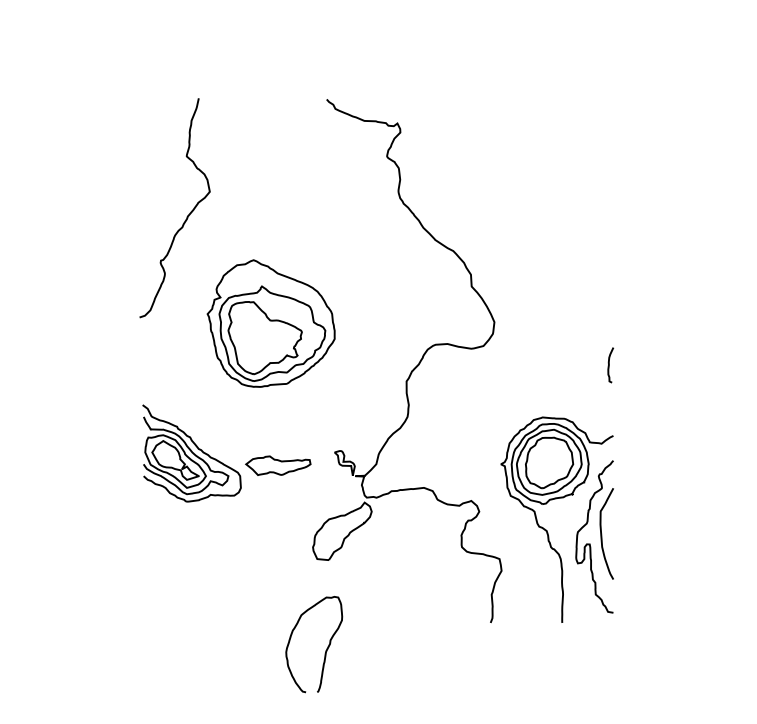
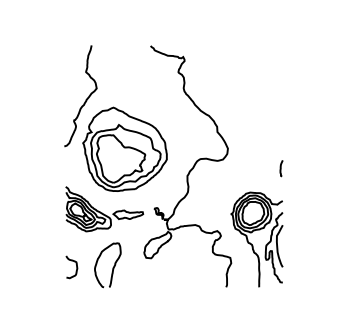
part: (270, 321) -> (124, 148), size x1.43
curve: (165, 579) -> (76, 267), added
curve: (324, 649) -> (112, 267), moved

